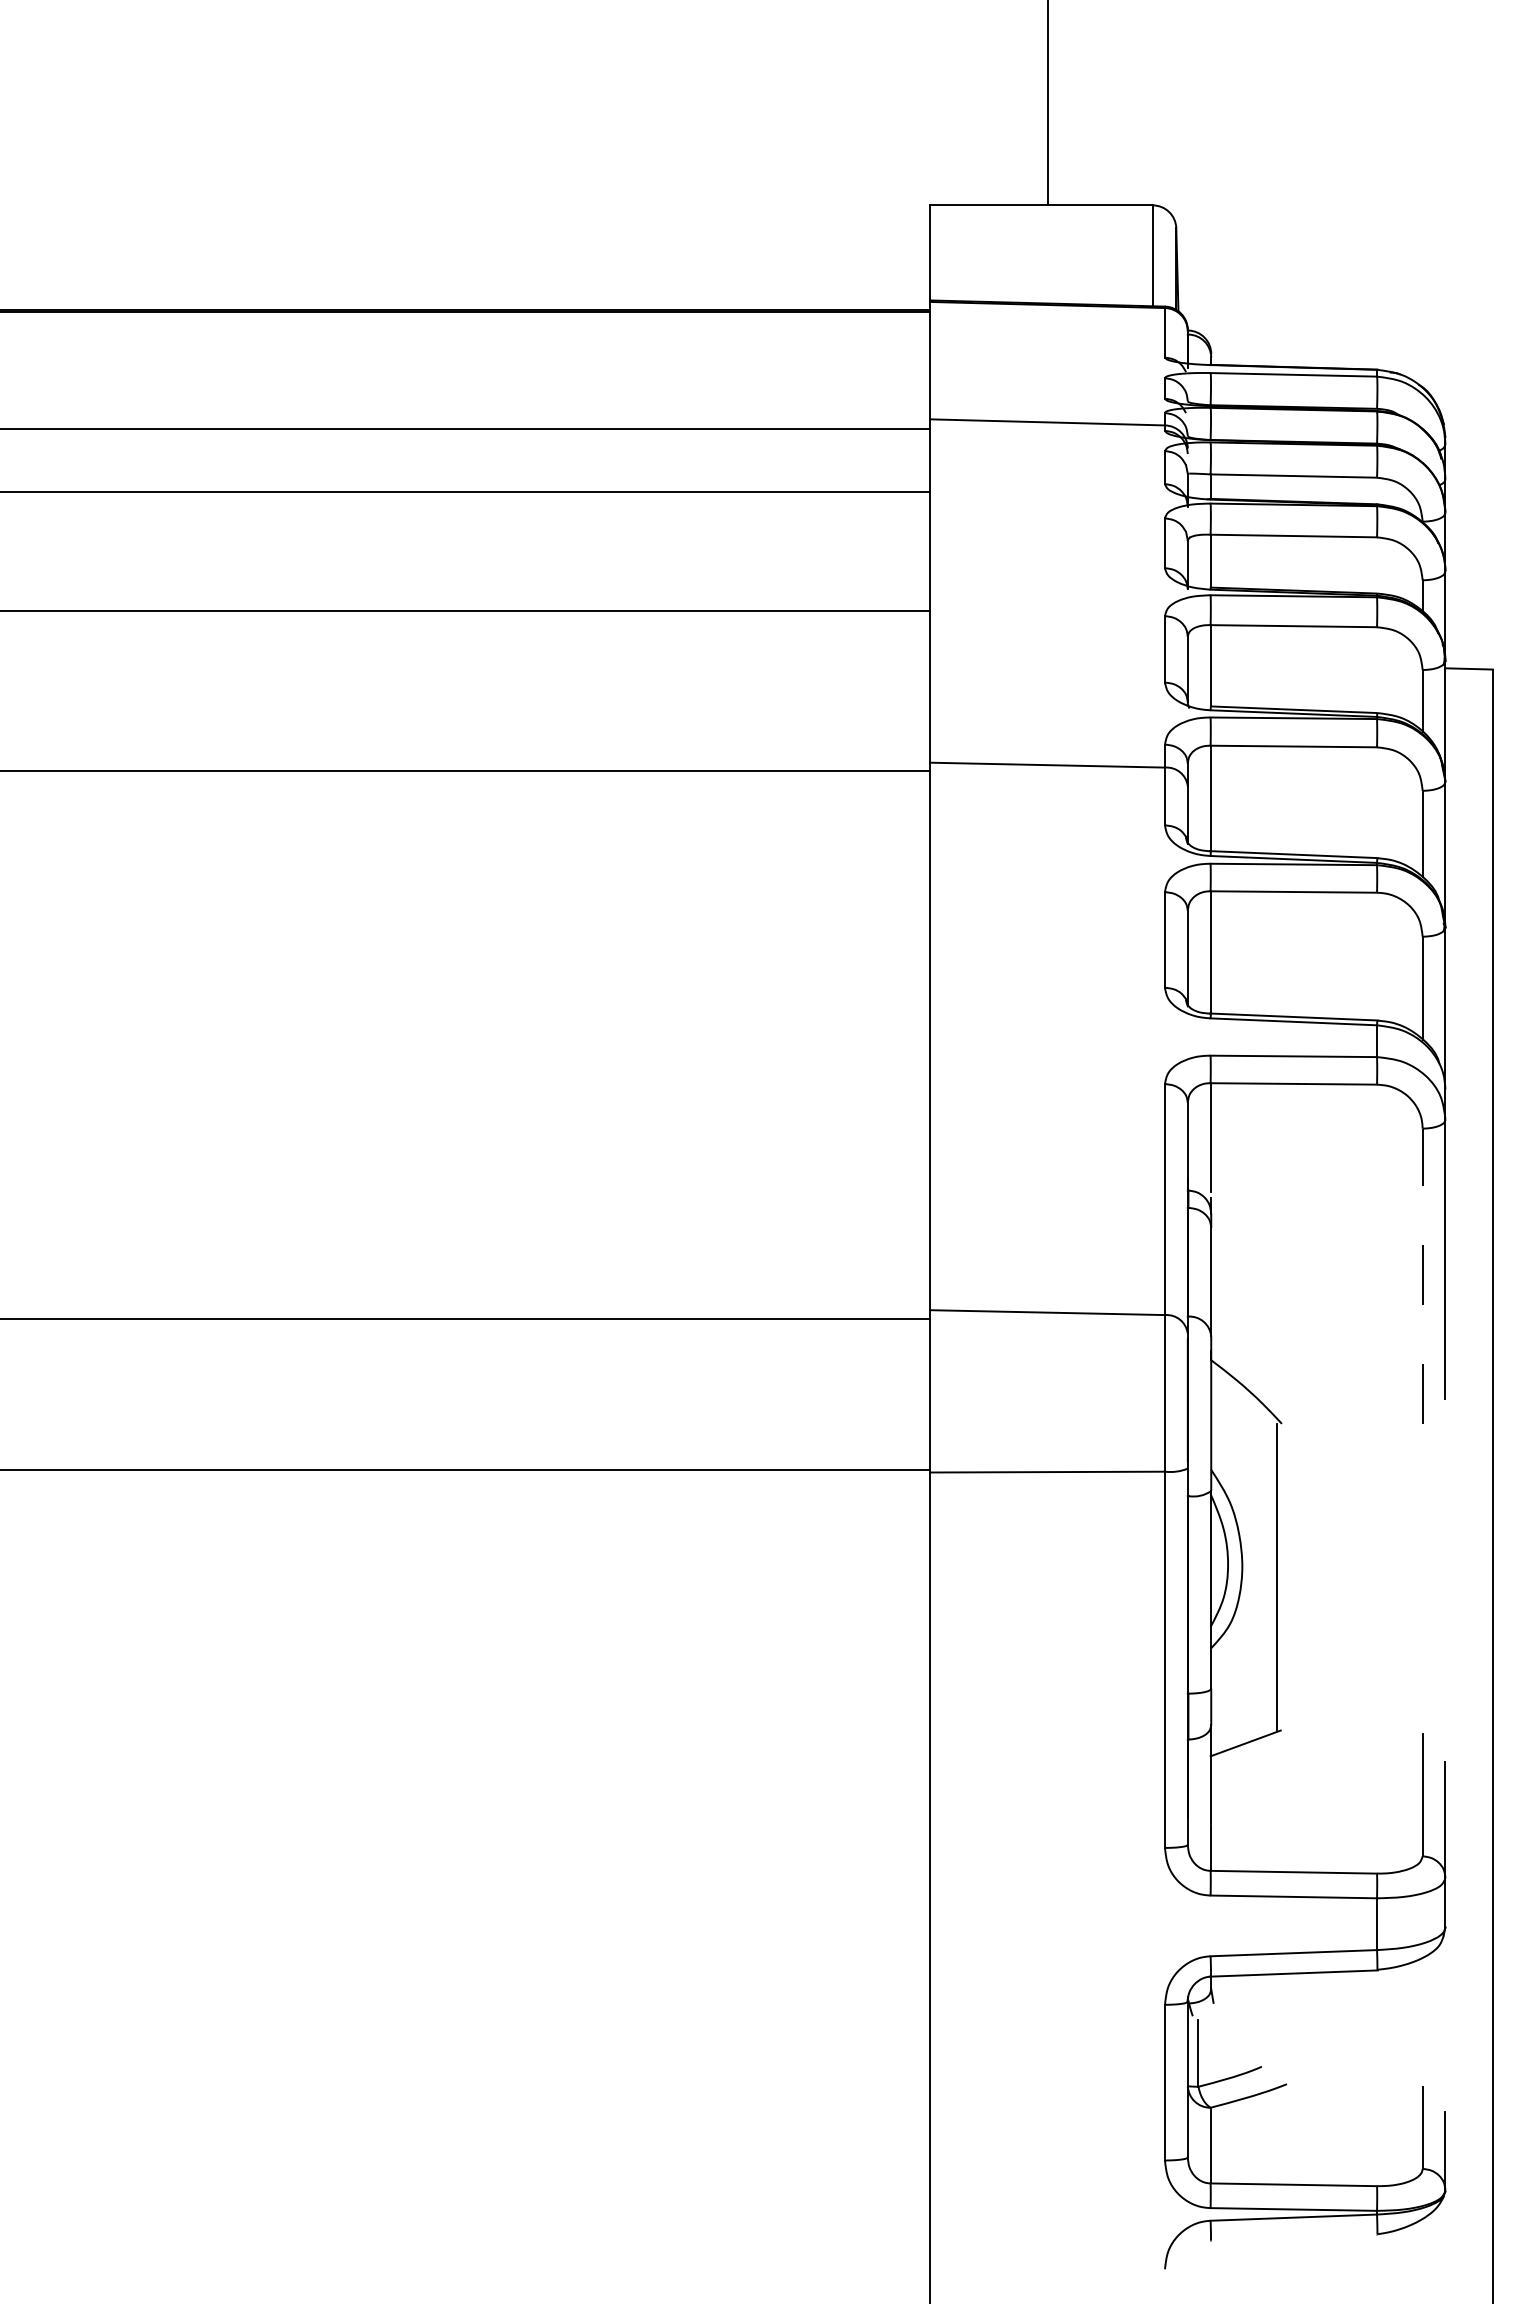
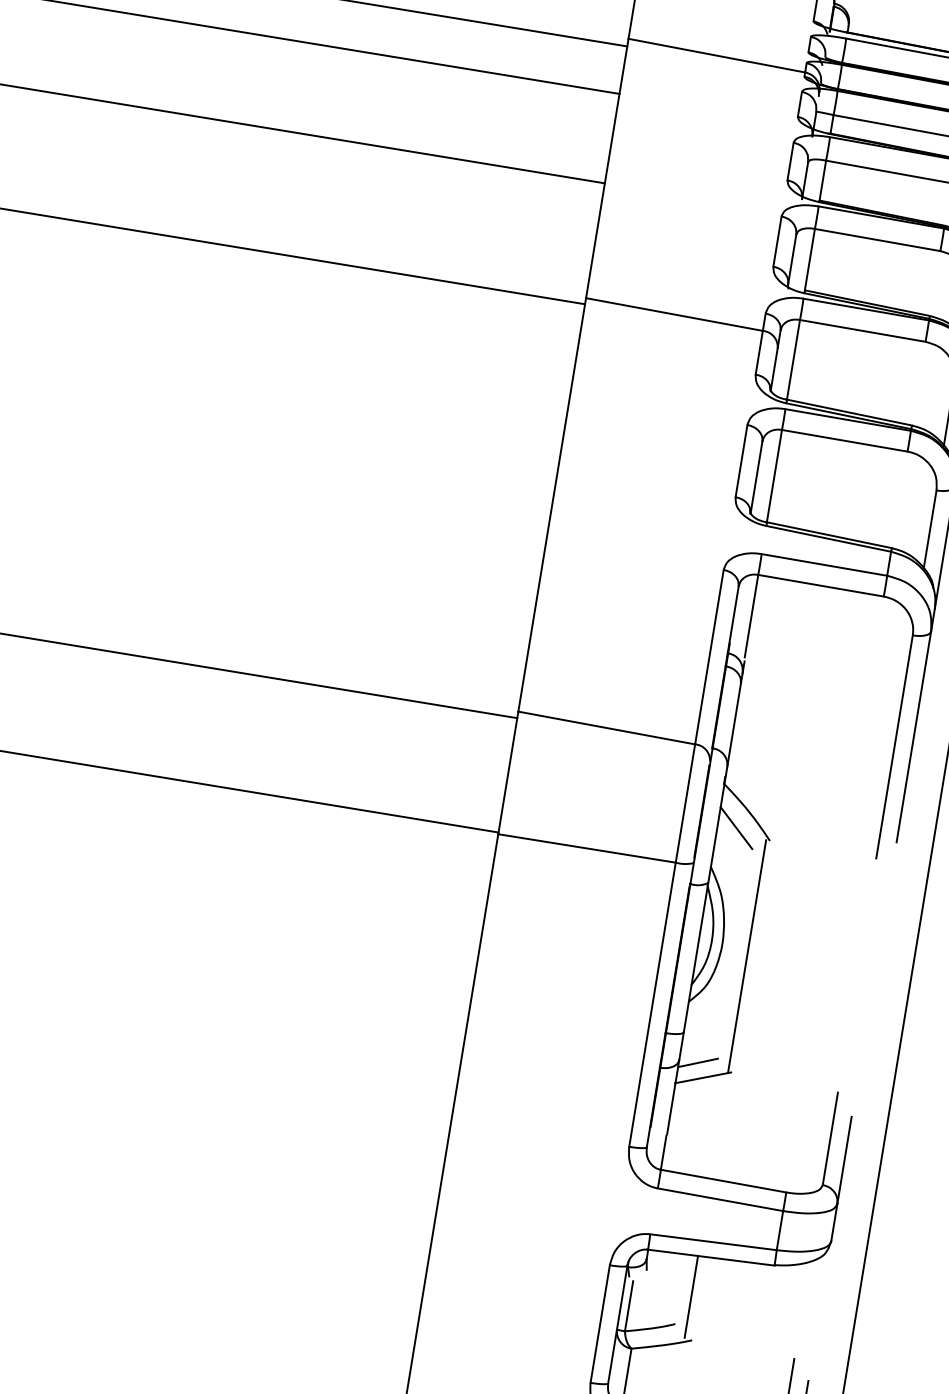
line: (1422, 1276) -> (894, 747), dashed -> solid
line: (1235, 1413) -> (736, 827), added
line: (1235, 1724) -> (697, 1062), added
line: (1276, 2028) -> (691, 1296), added

